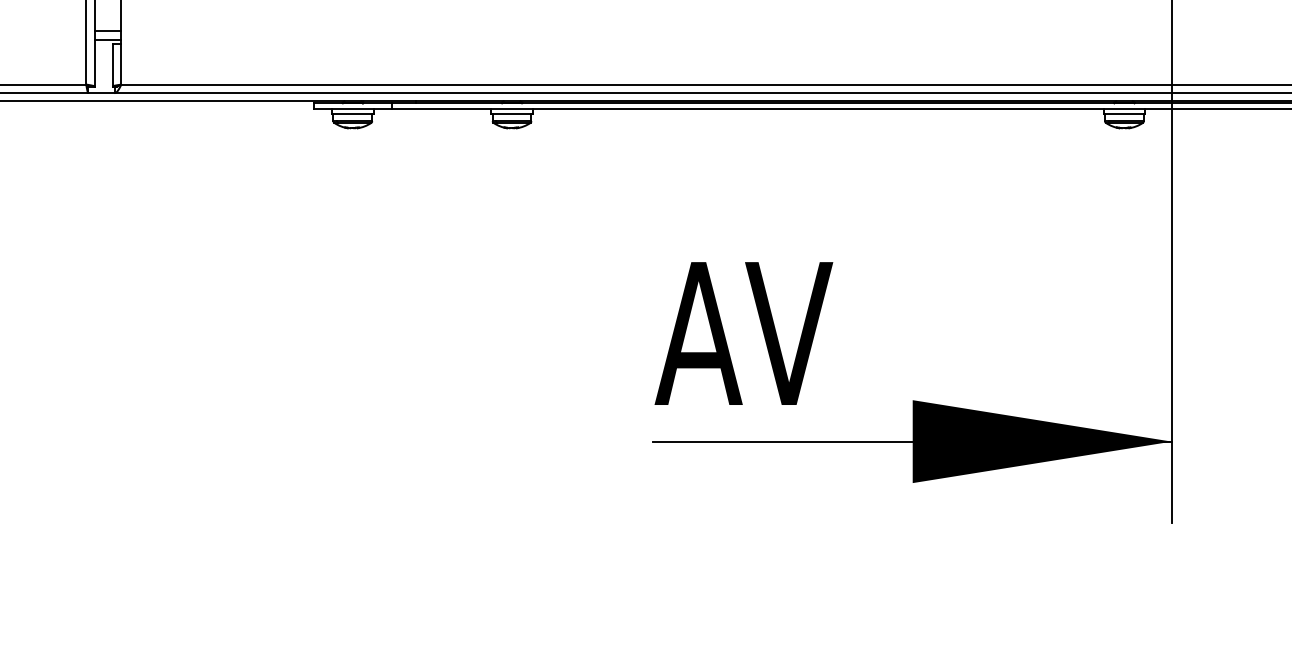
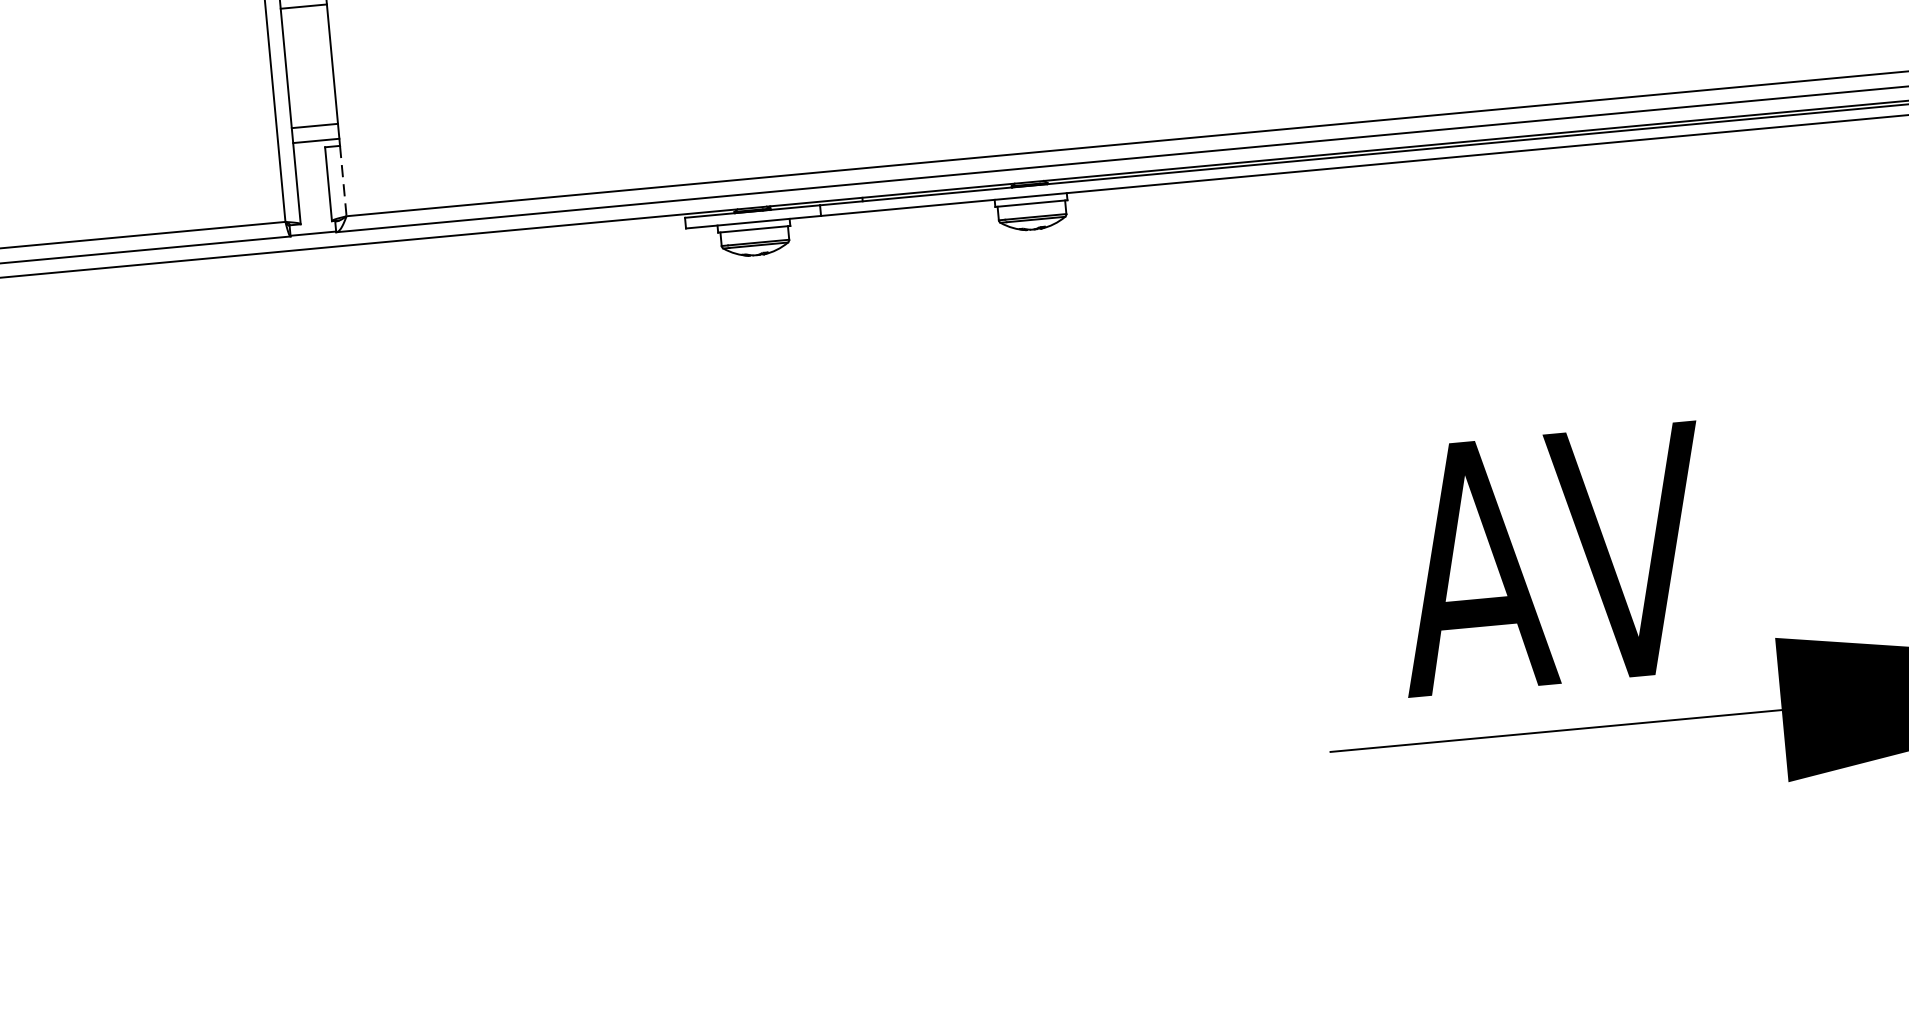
line: (121, 64) -> (343, 181), solid -> dashed
text: (743, 333) -> (1551, 559), moved

